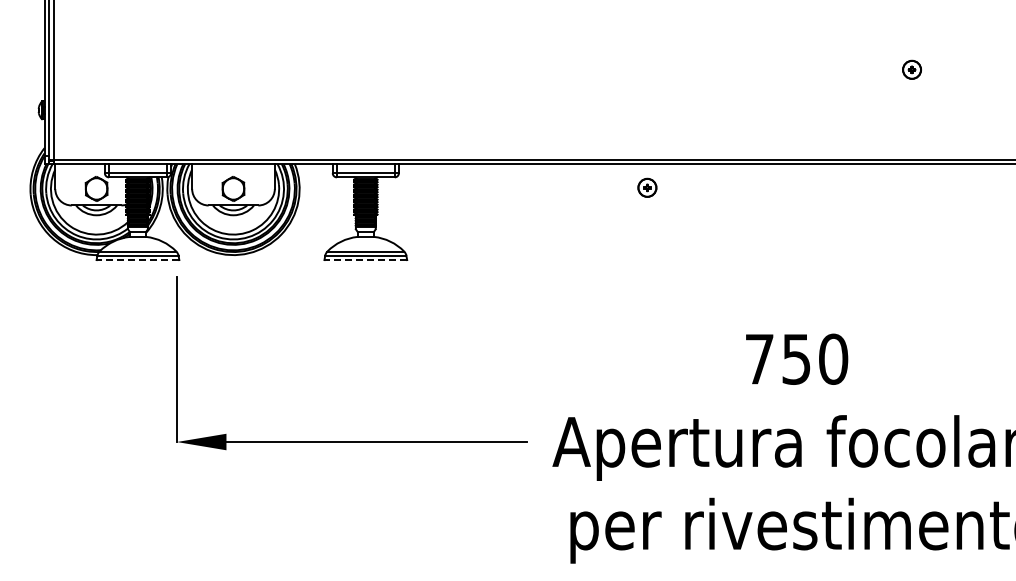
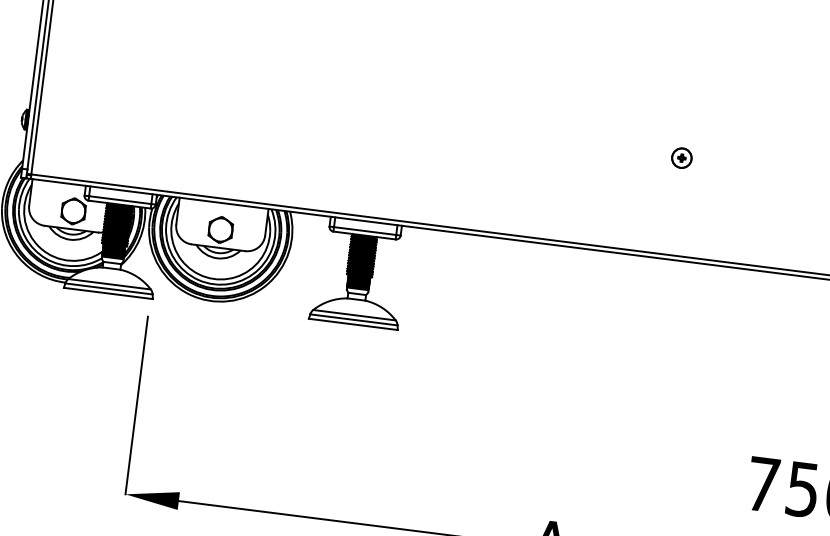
part: (647, 187) -> (682, 157), moved
line: (137, 260) -> (107, 293), dashed -> solid
line: (365, 260) -> (352, 324), dashed -> solid

